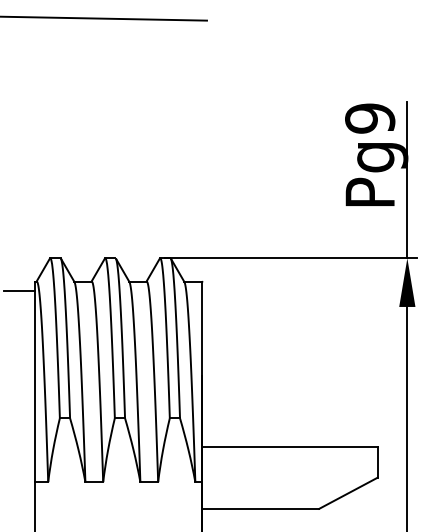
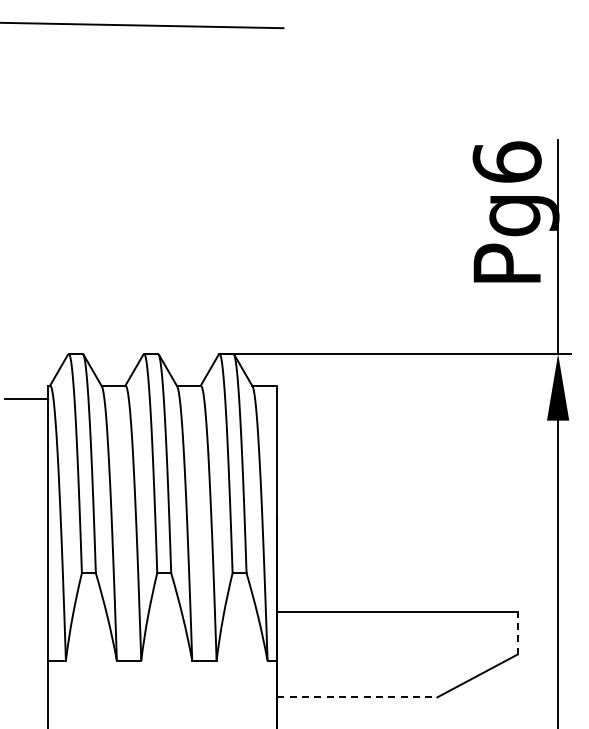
text: (369, 118) -> (506, 162), Pg9 -> Pg6
line: (377, 461) -> (517, 632), solid -> dashed
line: (260, 508) -> (357, 697), solid -> dashed

